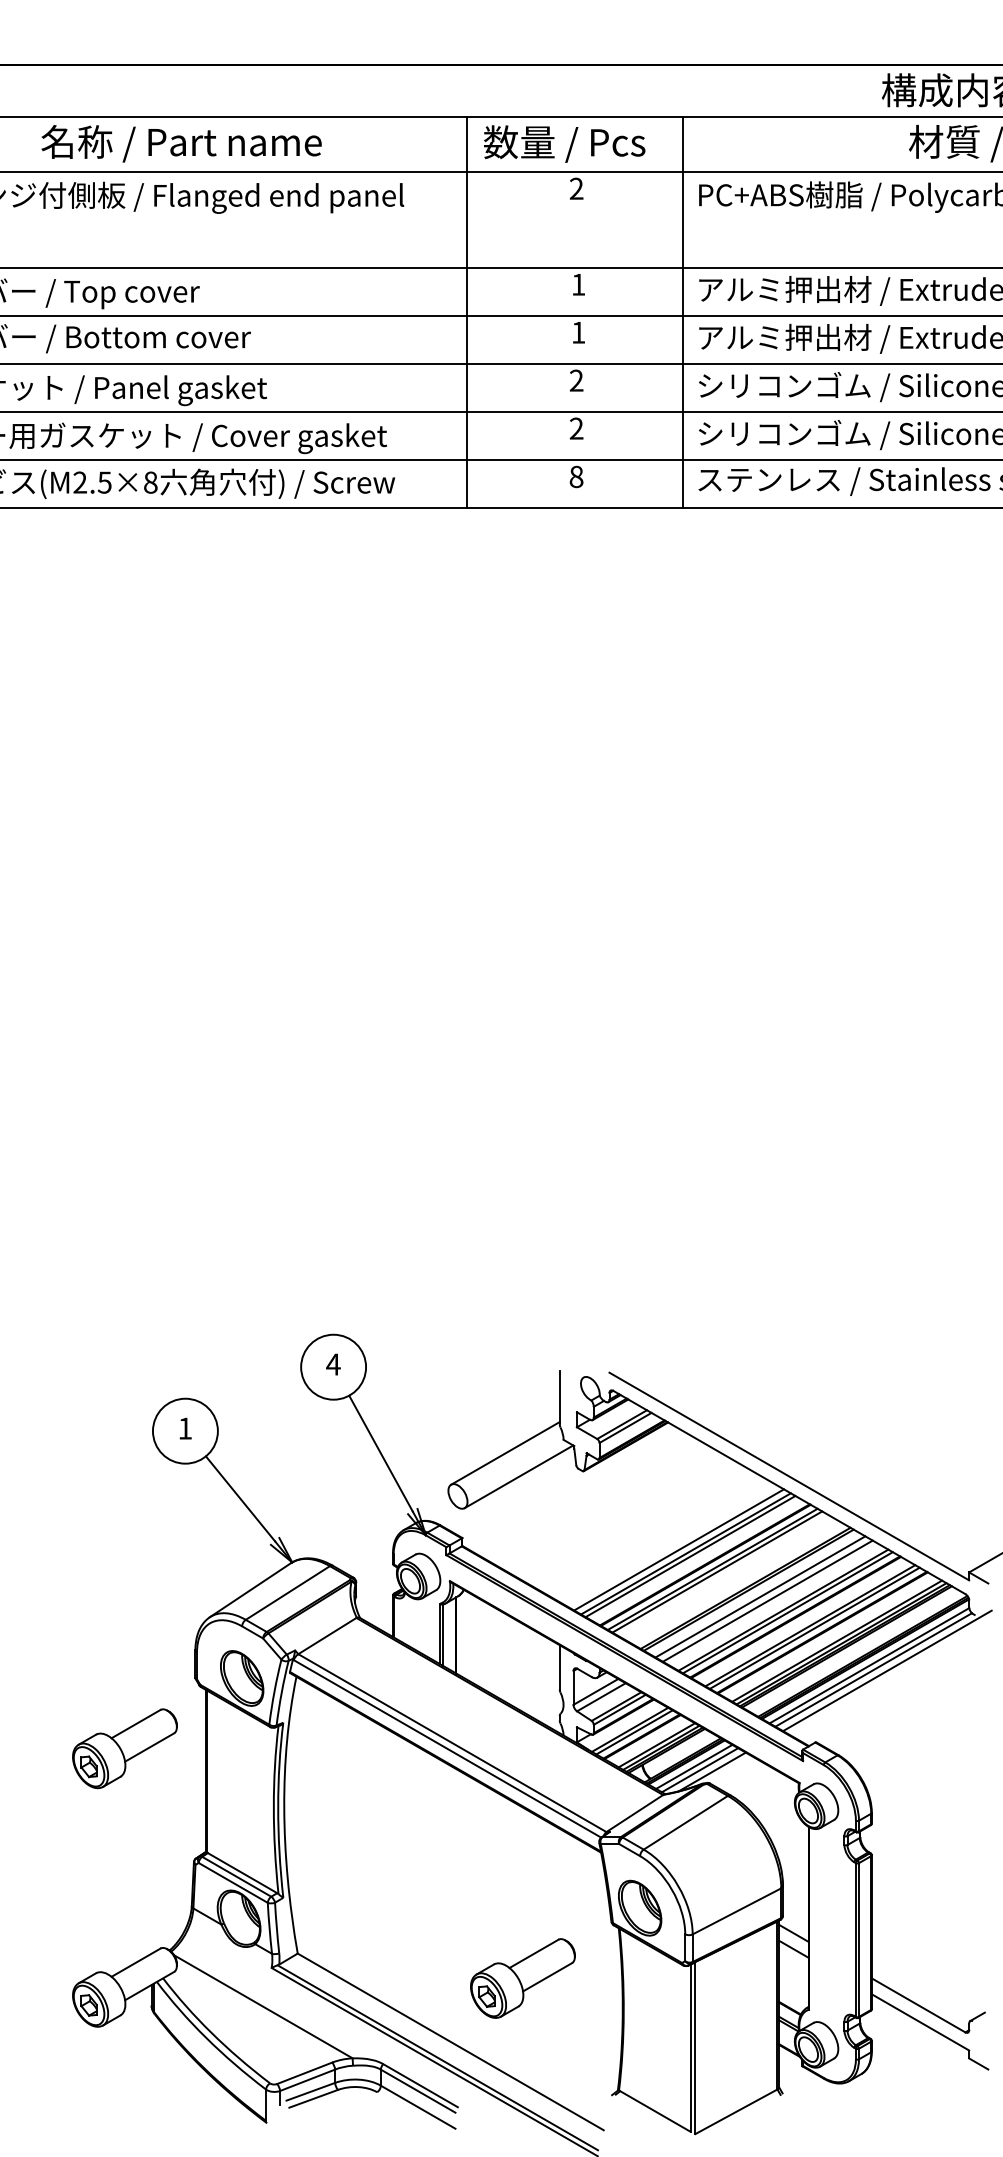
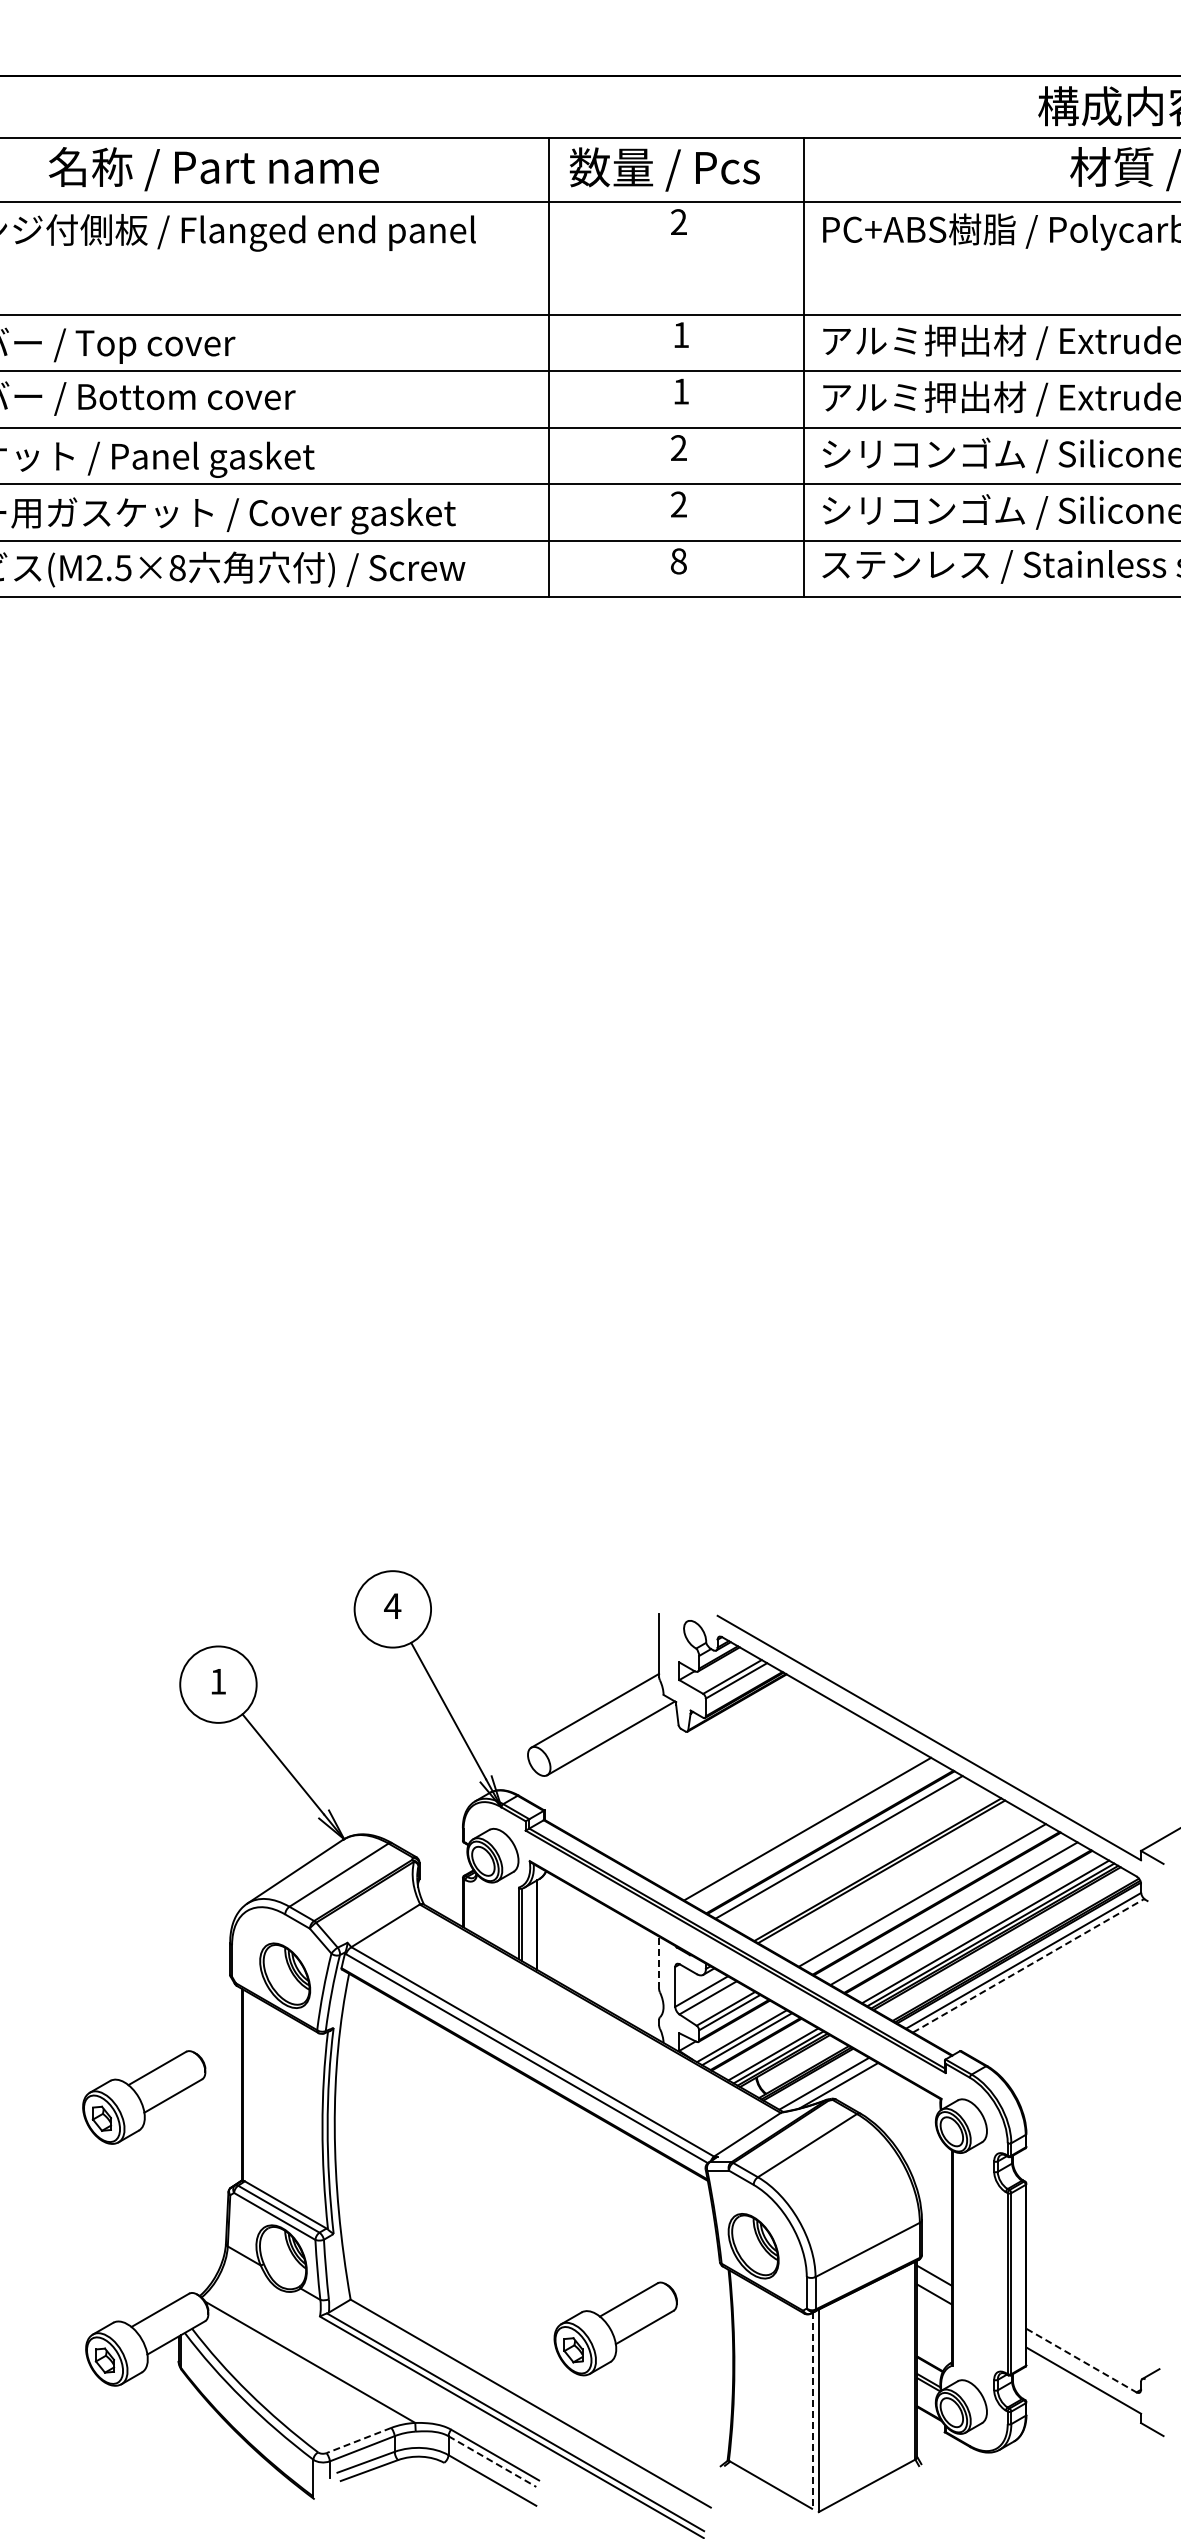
line: (679, 1549) -> (799, 1824), removed
line: (690, 1555) -> (812, 1831), removed
line: (717, 1572) -> (844, 1850), removed
line: (759, 1596) -> (894, 1879), removed
line: (767, 1600) -> (903, 1884), removed
line: (787, 1612) -> (927, 1898), removed
line: (814, 1628) -> (958, 1916), removed
line: (560, 1667) -> (659, 1962), solid -> dashed
line: (873, 1669) -> (1028, 1965), solid -> dashed
line: (887, 1670) -> (1044, 1966), removed
part: (125, 1748) -> (144, 2097), moved
line: (694, 1766) -> (817, 2079), removed
line: (918, 2005) -> (1081, 2360), solid -> dashed
line: (690, 2048) -> (813, 2411), solid -> dashed
line: (304, 2073) -> (358, 2440), solid -> dashed
line: (418, 2091) -> (492, 2461), solid -> dashed

